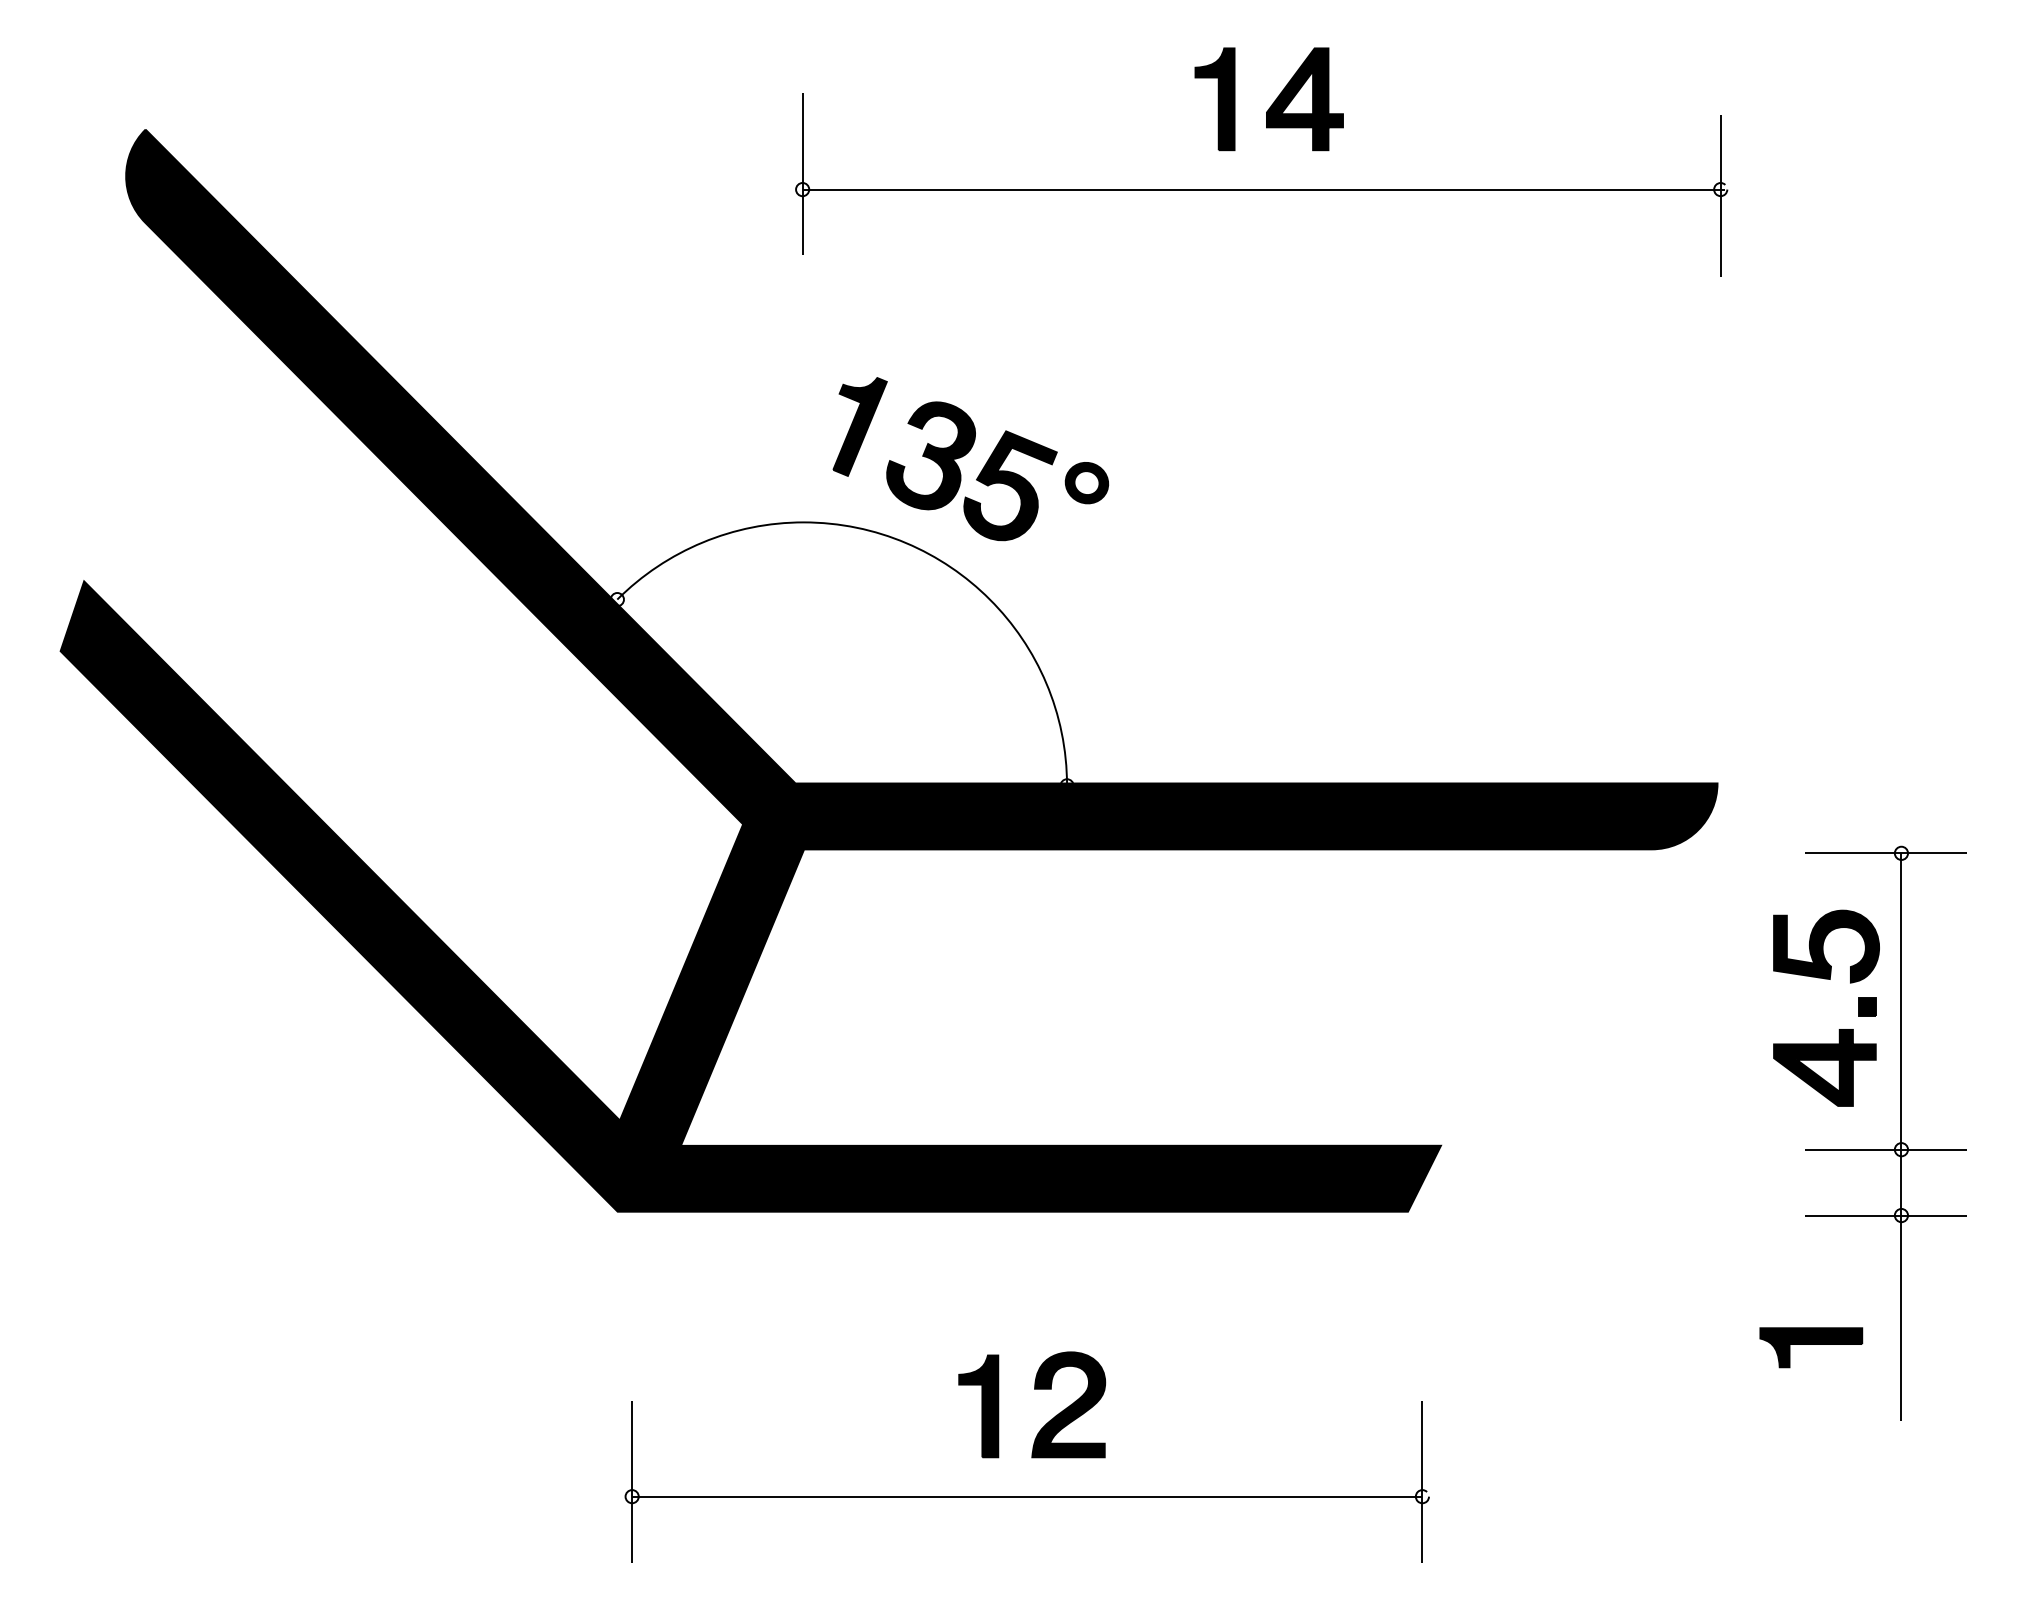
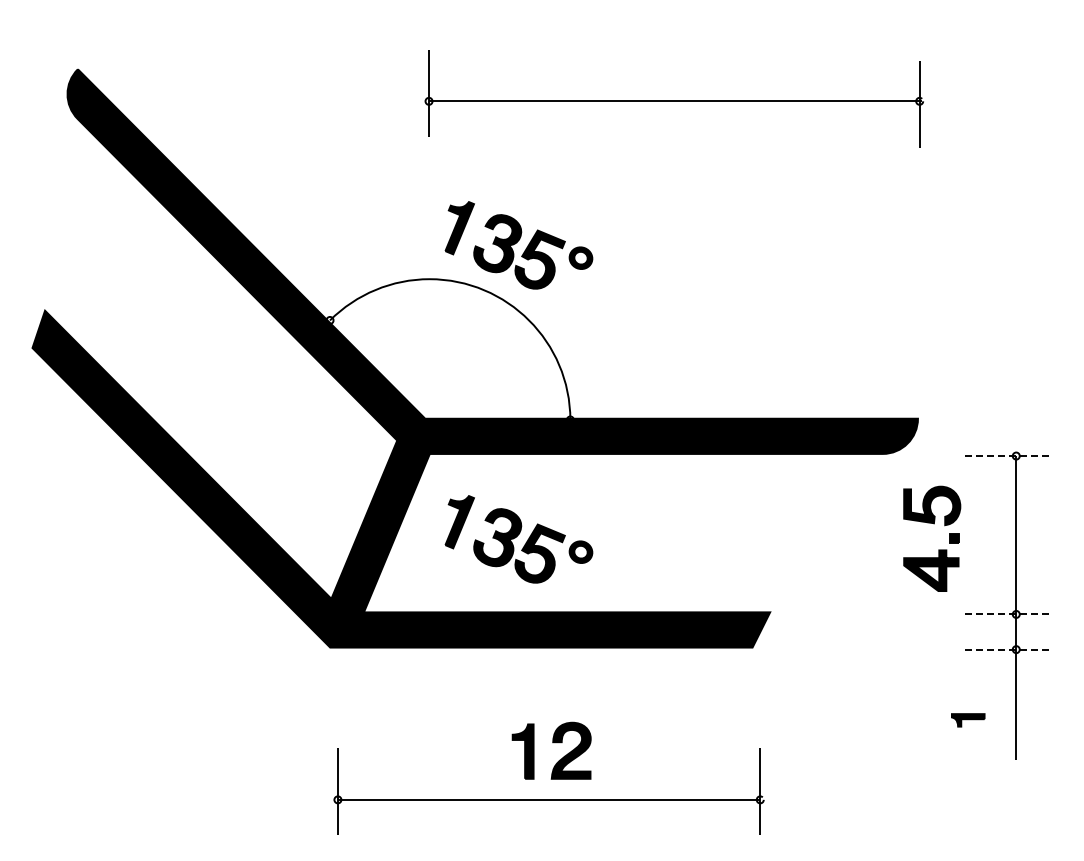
part: (1269, 100) -> (678, 53), removed
line: (1886, 854) -> (1008, 456), solid -> dashed
part: (970, 1009) -> (518, 539), added
part: (1838, 1028) -> (938, 549), moved
line: (1886, 1149) -> (1008, 614), solid -> dashed
line: (1886, 1215) -> (1008, 649), solid -> dashed
part: (1812, 1348) -> (968, 720), size x0.6

